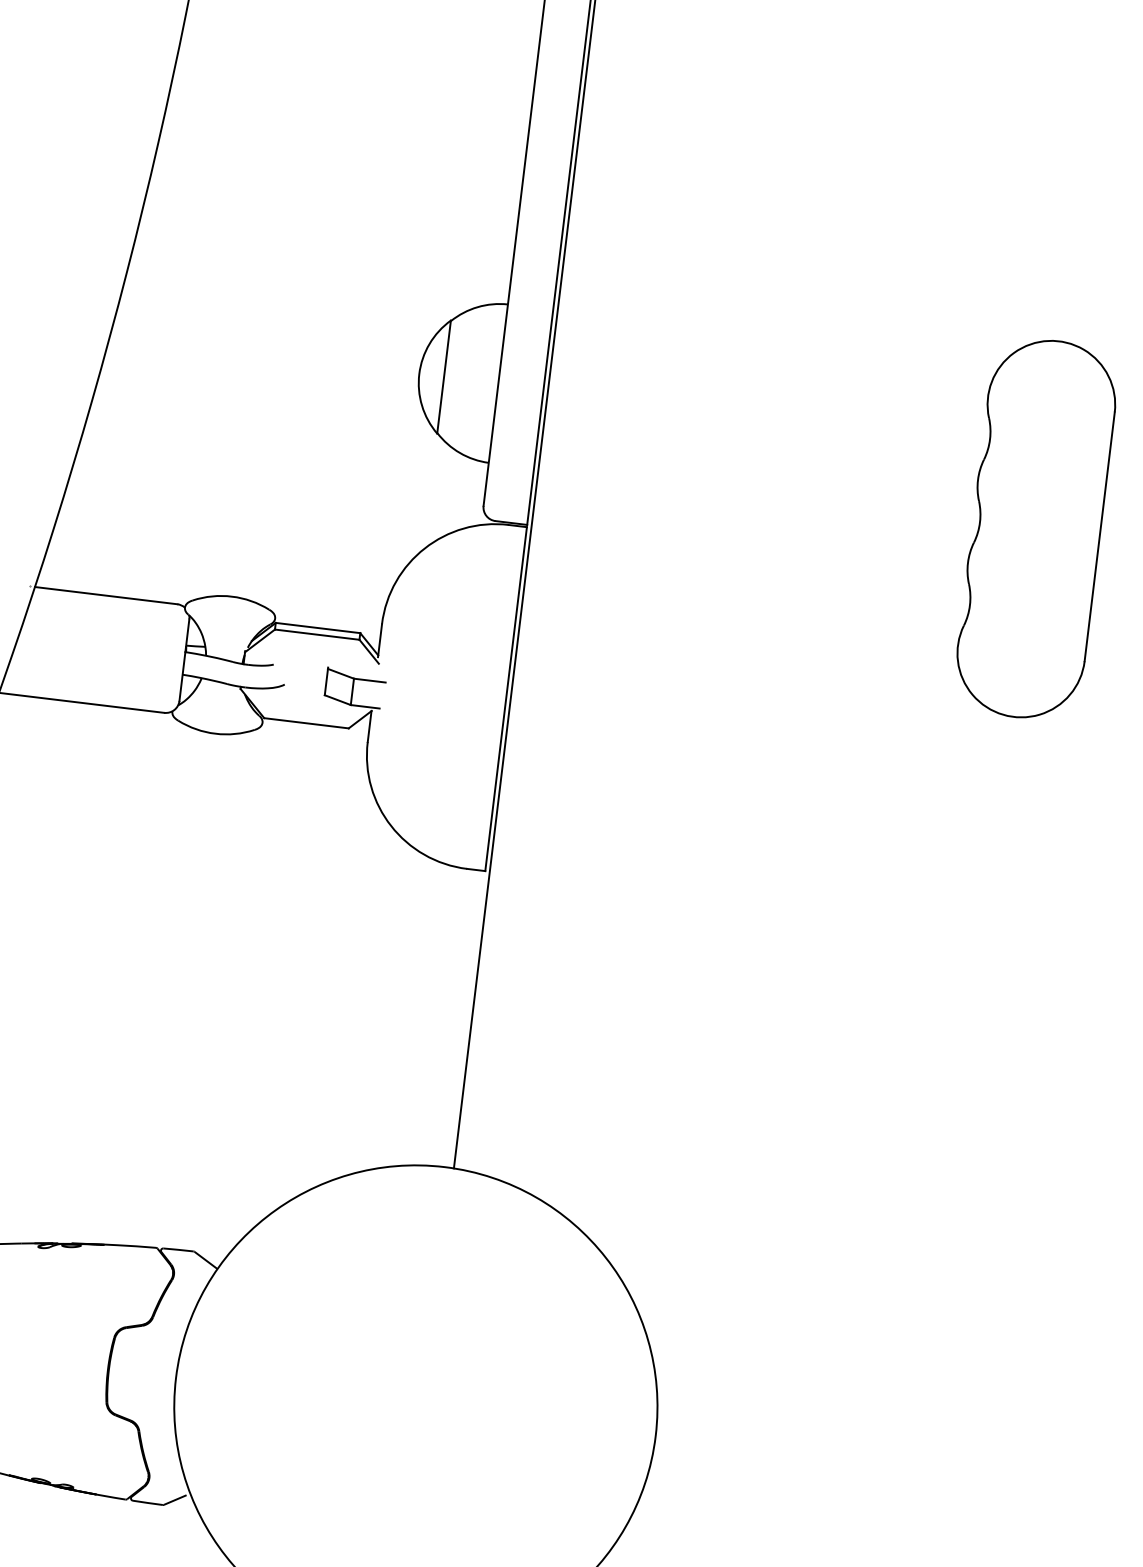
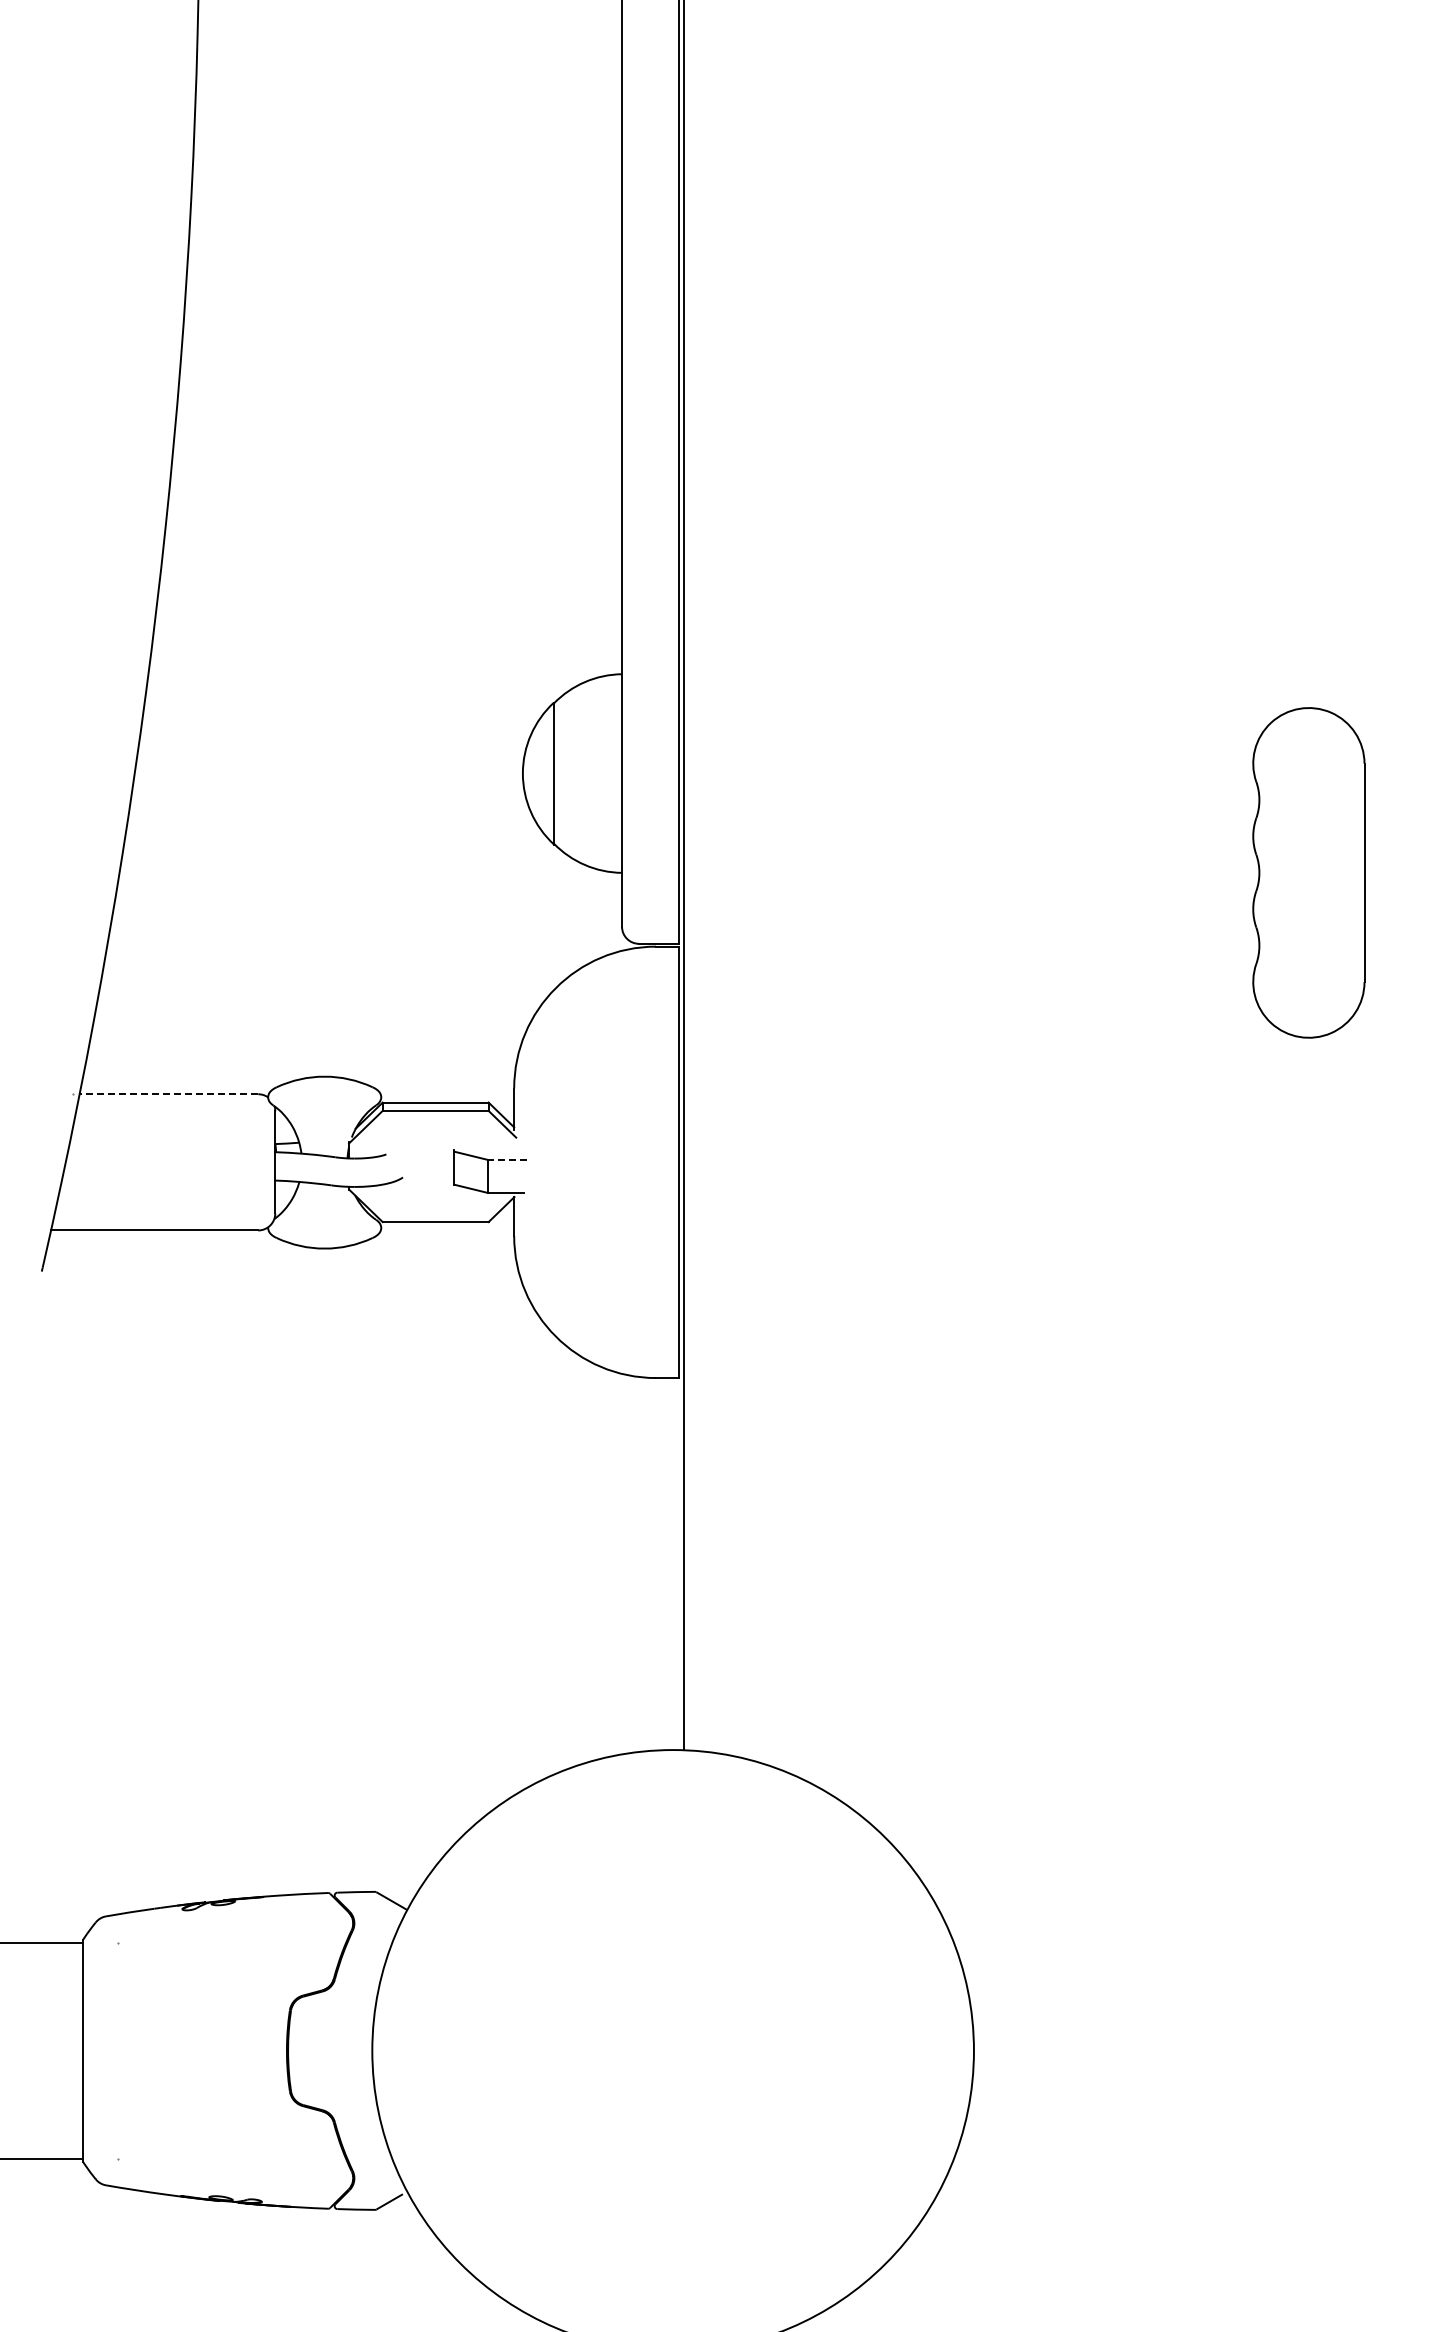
part: (1036, 528) -> (1308, 872), size x0.7
line: (105, 595) -> (168, 1094), solid -> dashed
line: (369, 680) -> (507, 1159), solid -> dashed

